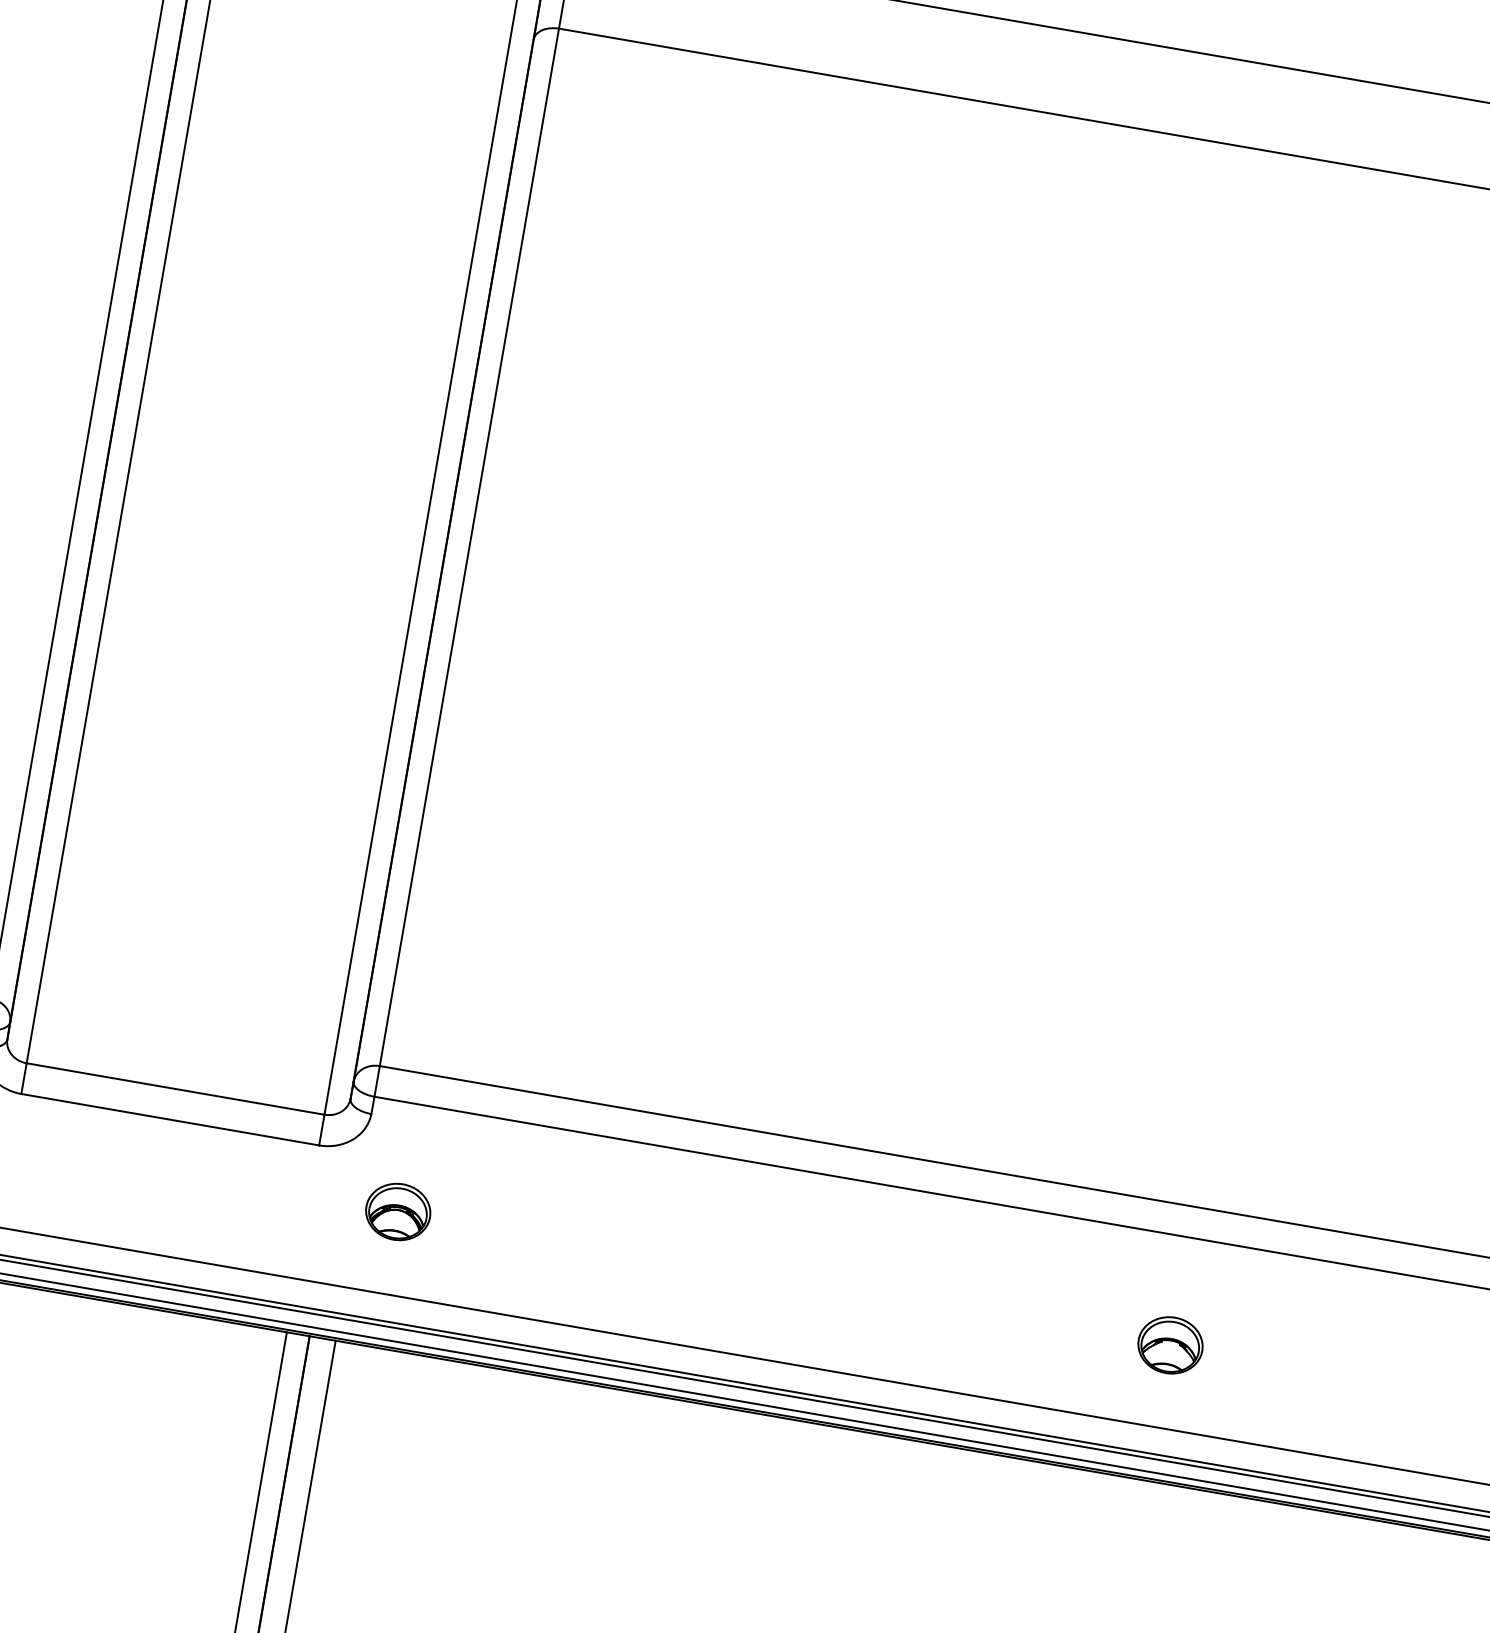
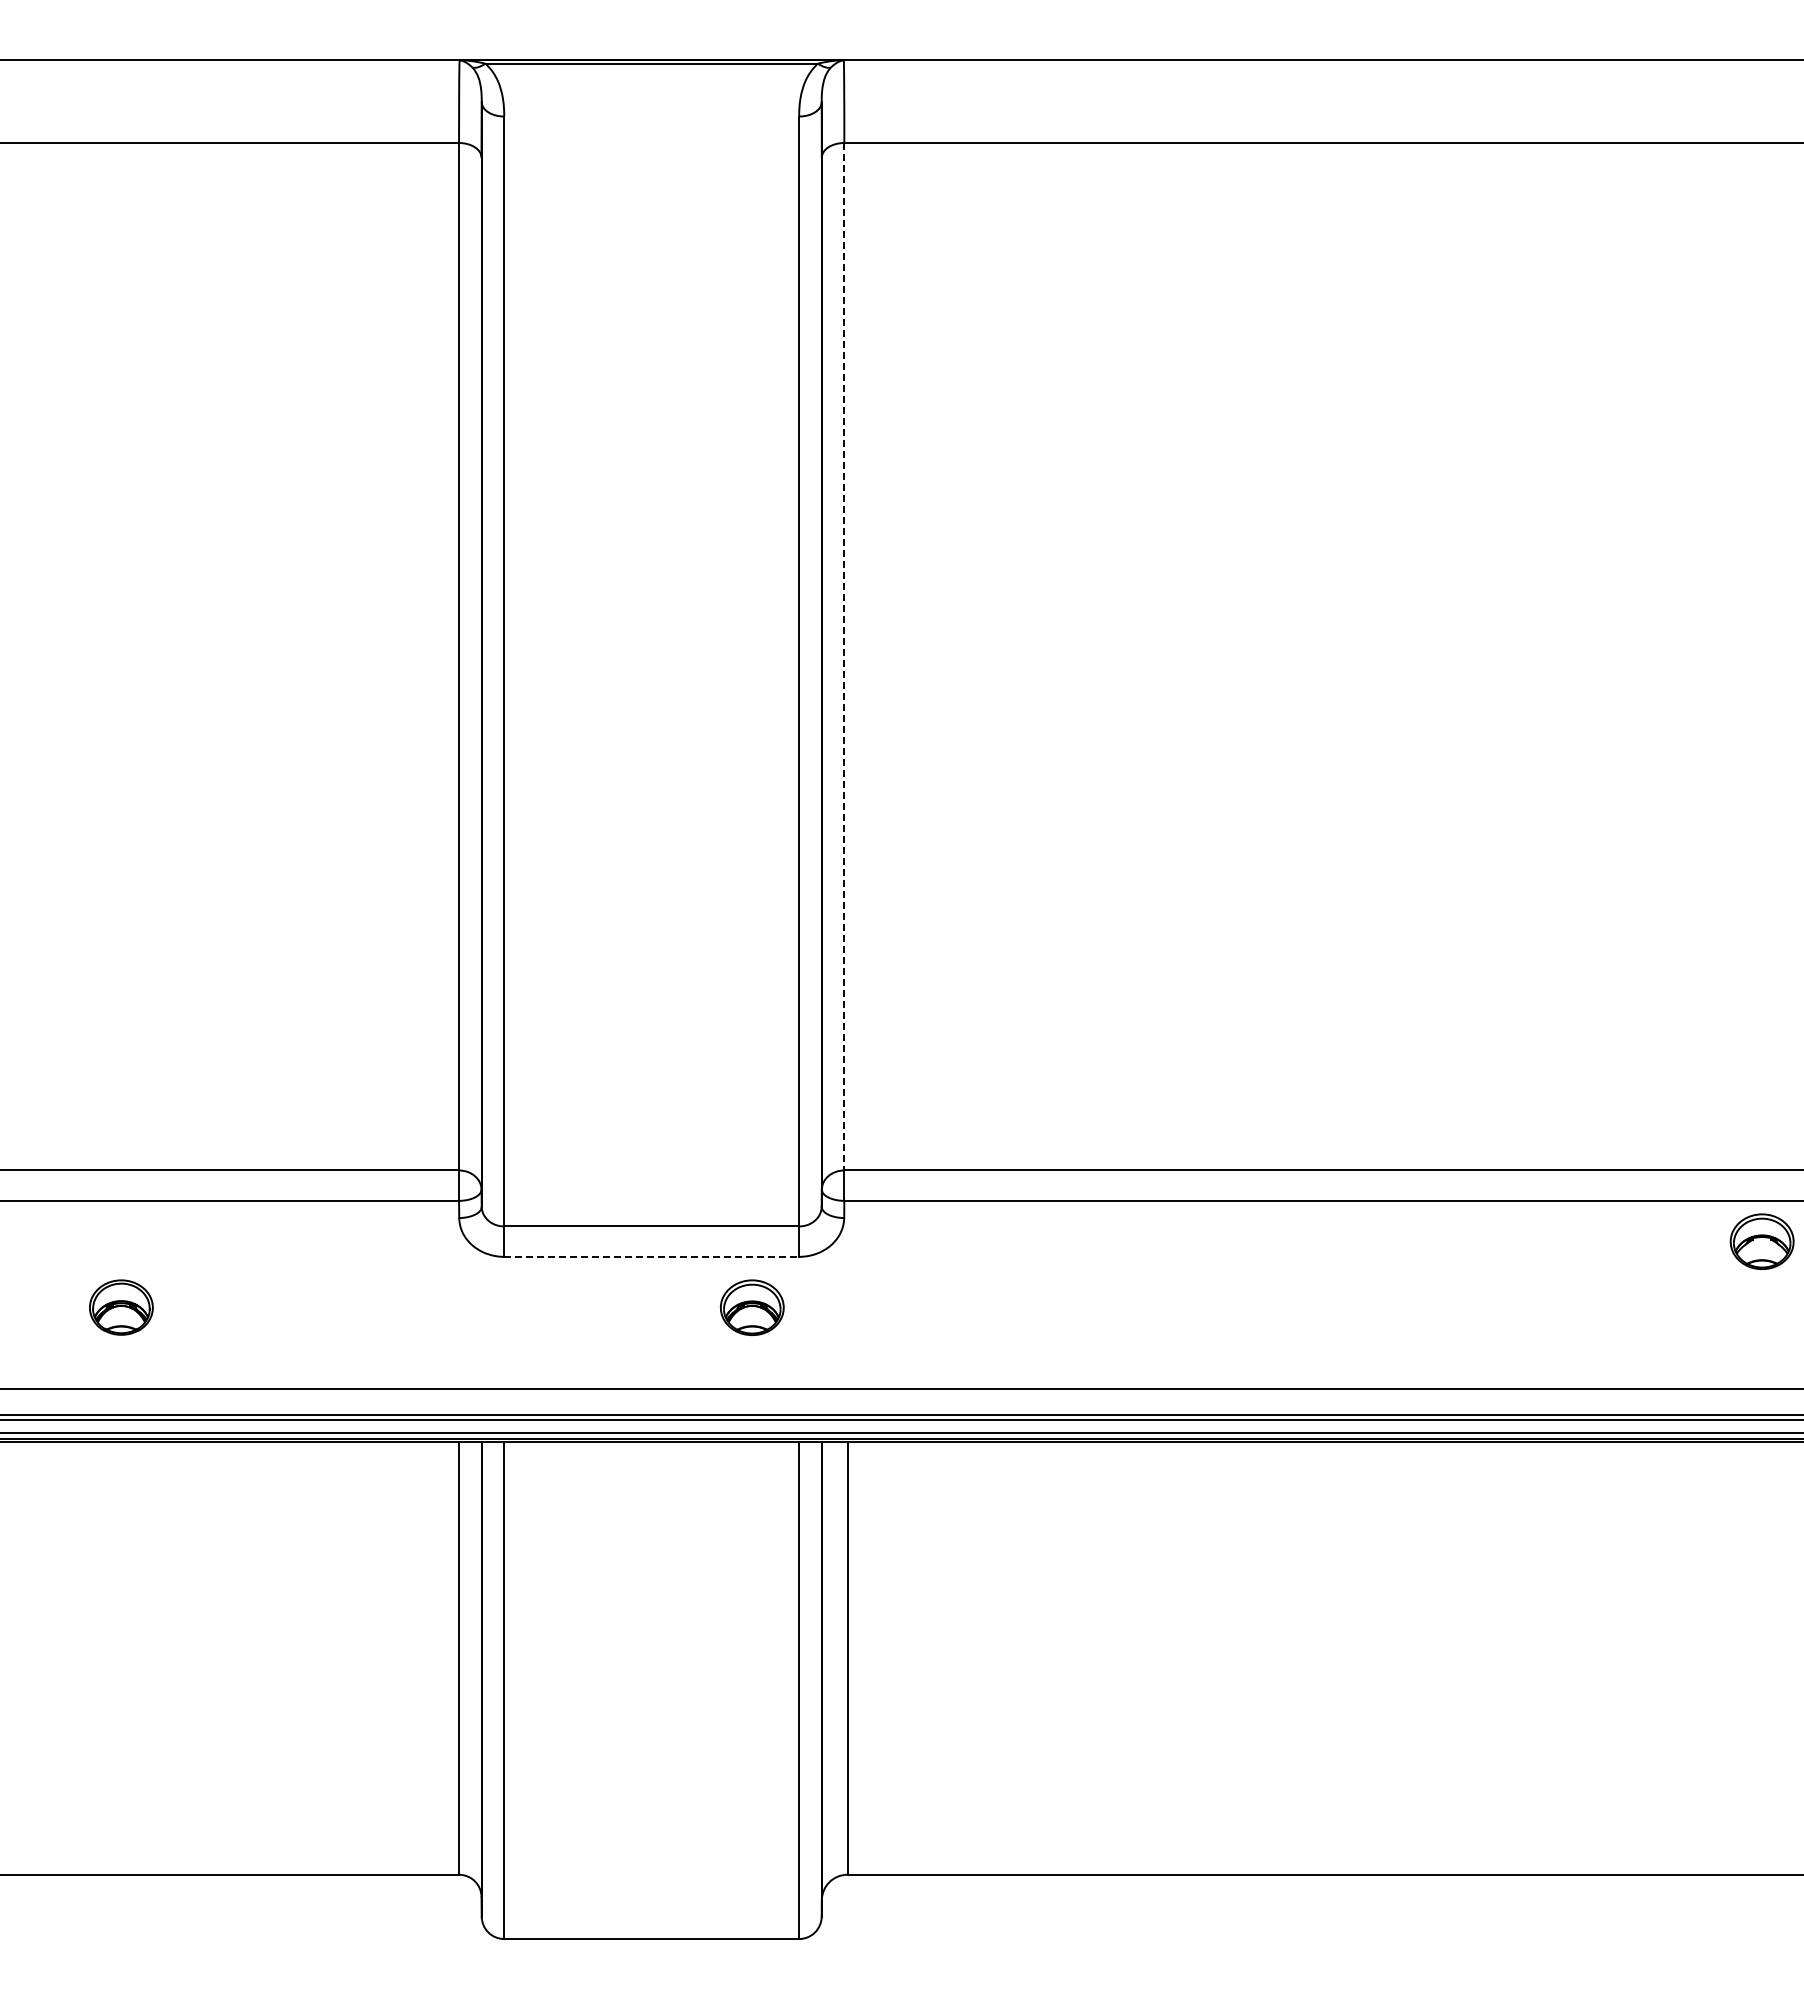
line: (469, 547) -> (844, 656), solid -> dashed
line: (171, 1119) -> (652, 1256), solid -> dashed
part: (397, 1211) -> (751, 1307), moved
part: (1169, 1345) -> (1761, 1241), moved

